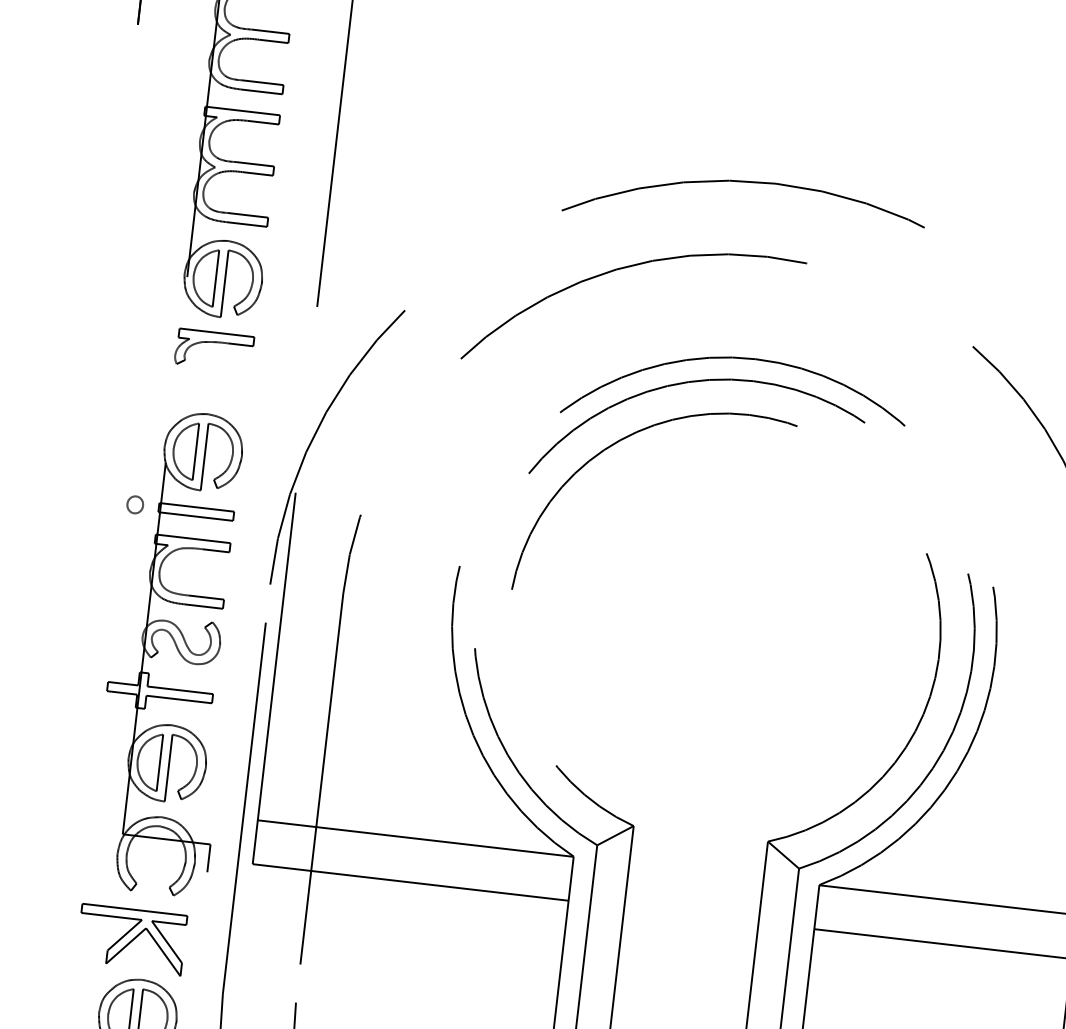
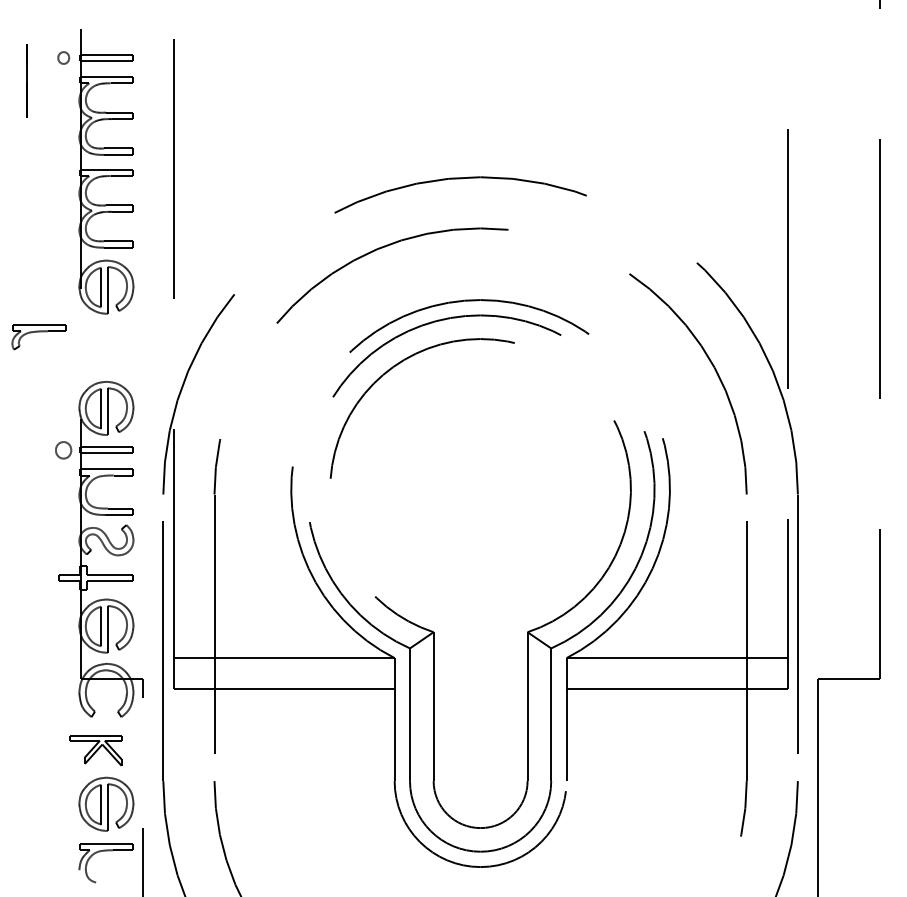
part: (213, 350) -> (38, 337), moved
part: (135, 503) -> (63, 449), size x1.4
part: (131, 939) -> (95, 750), size x0.7

